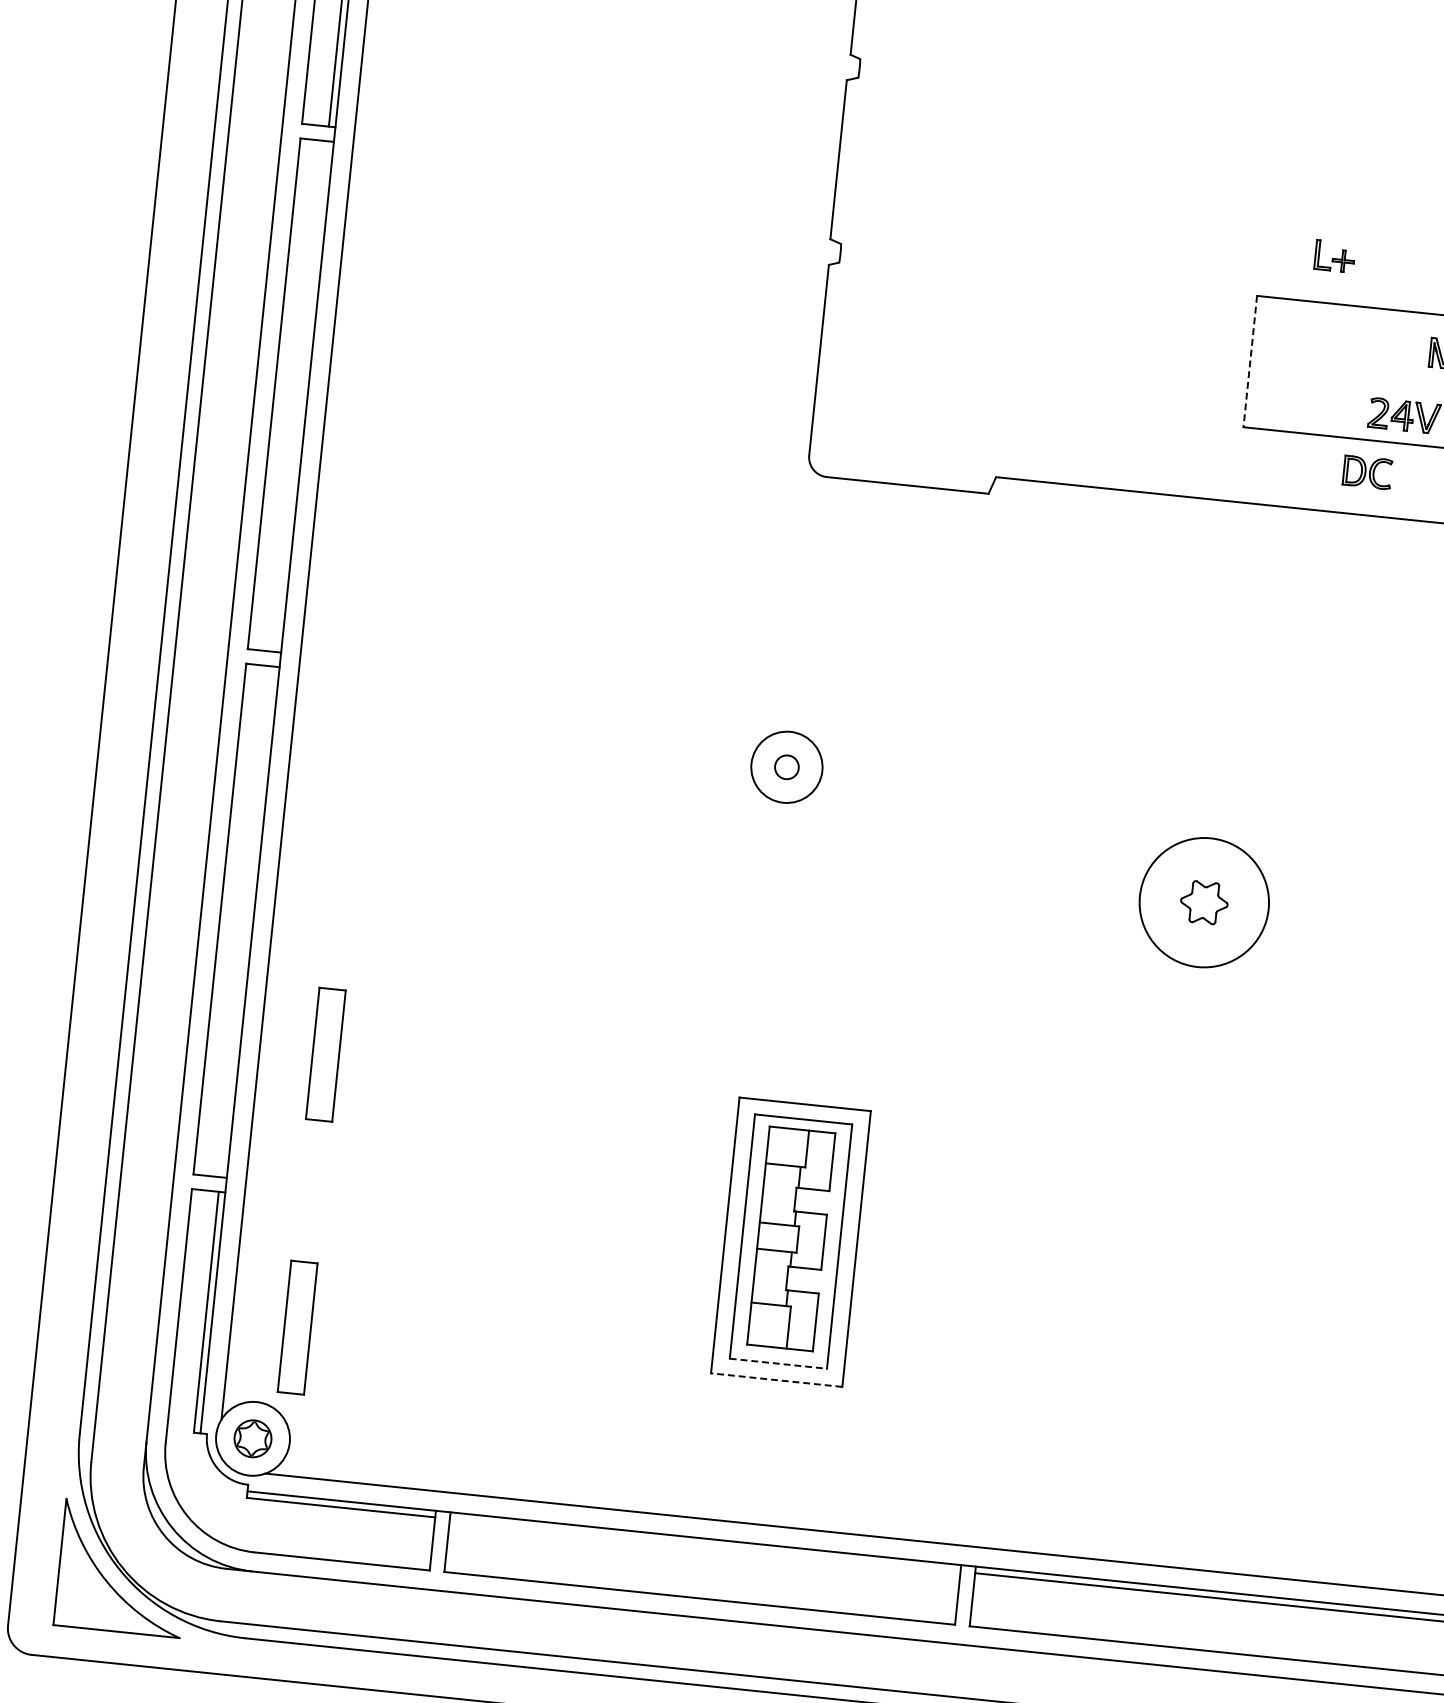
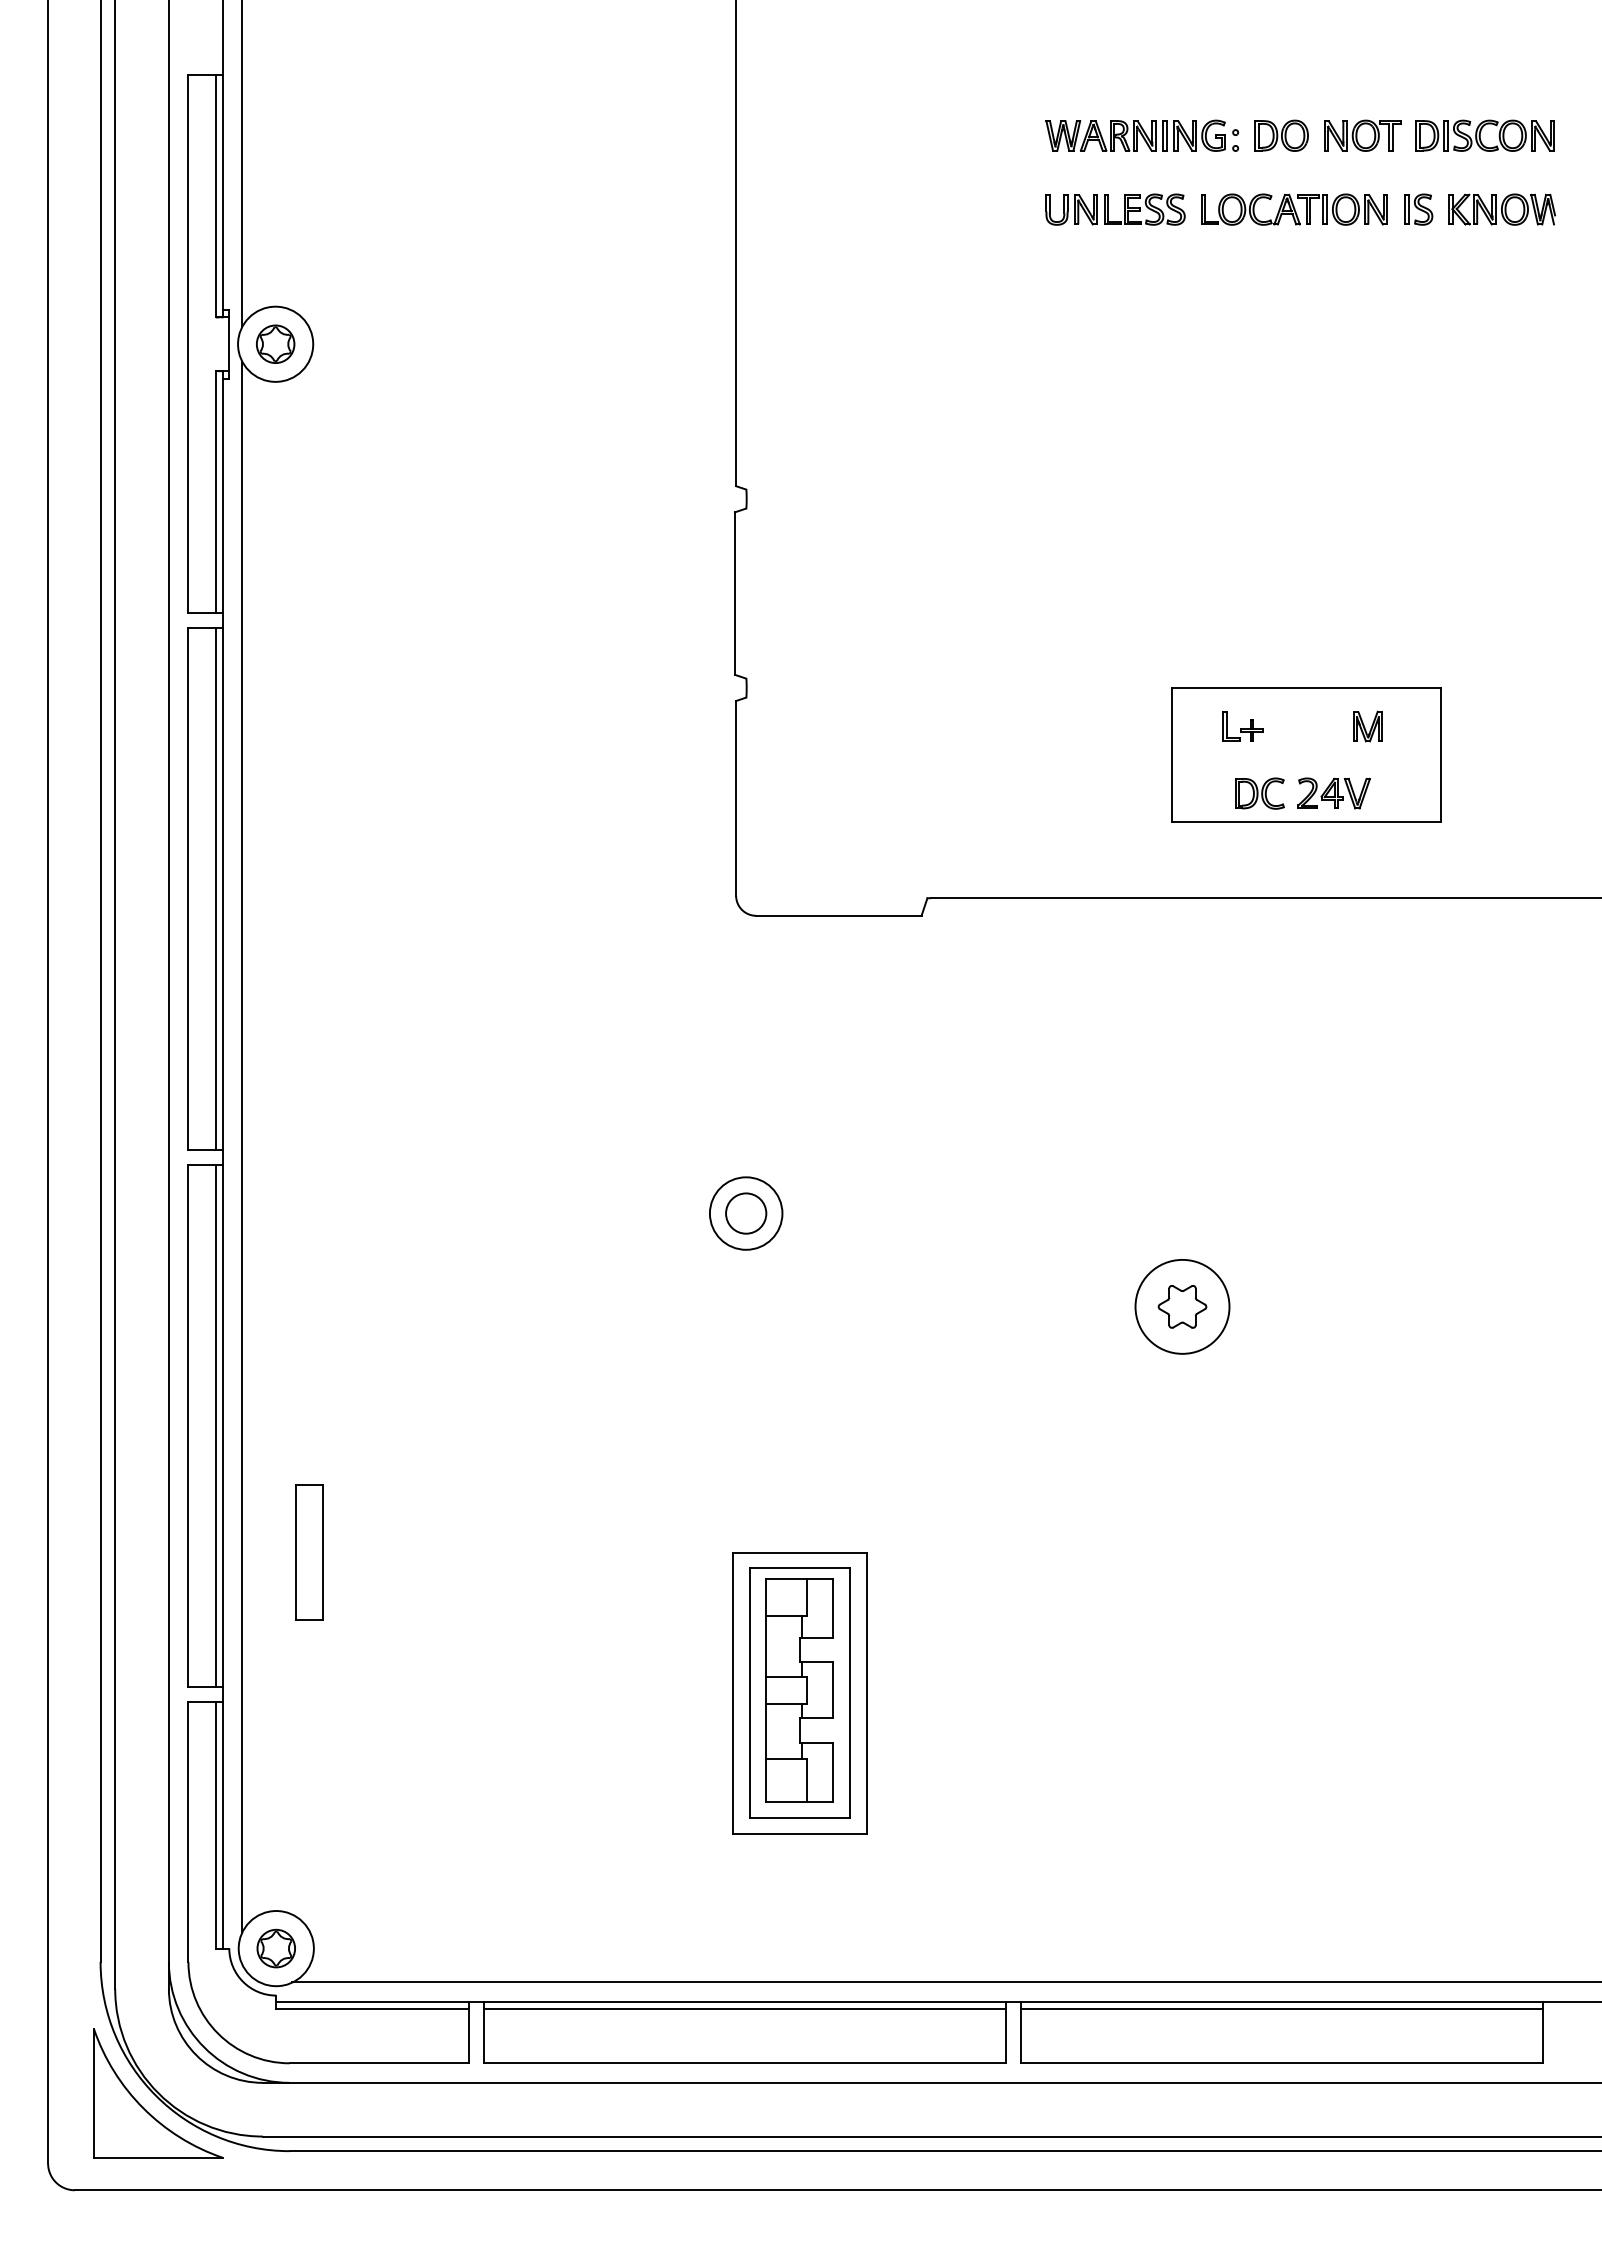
part: (1334, 256) -> (1242, 726), moved
line: (1250, 362) -> (1172, 755), dashed -> solid
line: (300, 396) -> (215, 889), added
part: (1367, 472) -> (1259, 793), moved
circle: (787, 767) -> (746, 1213), size x1.67
circle: (1204, 902) -> (1182, 1306), size x0.71
line: (246, 921) -> (215, 1426), added
part: (297, 1327) -> (309, 1831), removed
line: (778, 1363) -> (799, 1817), dashed -> solid
line: (776, 1380) -> (799, 1834), dashed -> solid
line: (704, 1545) -> (744, 2009), added

